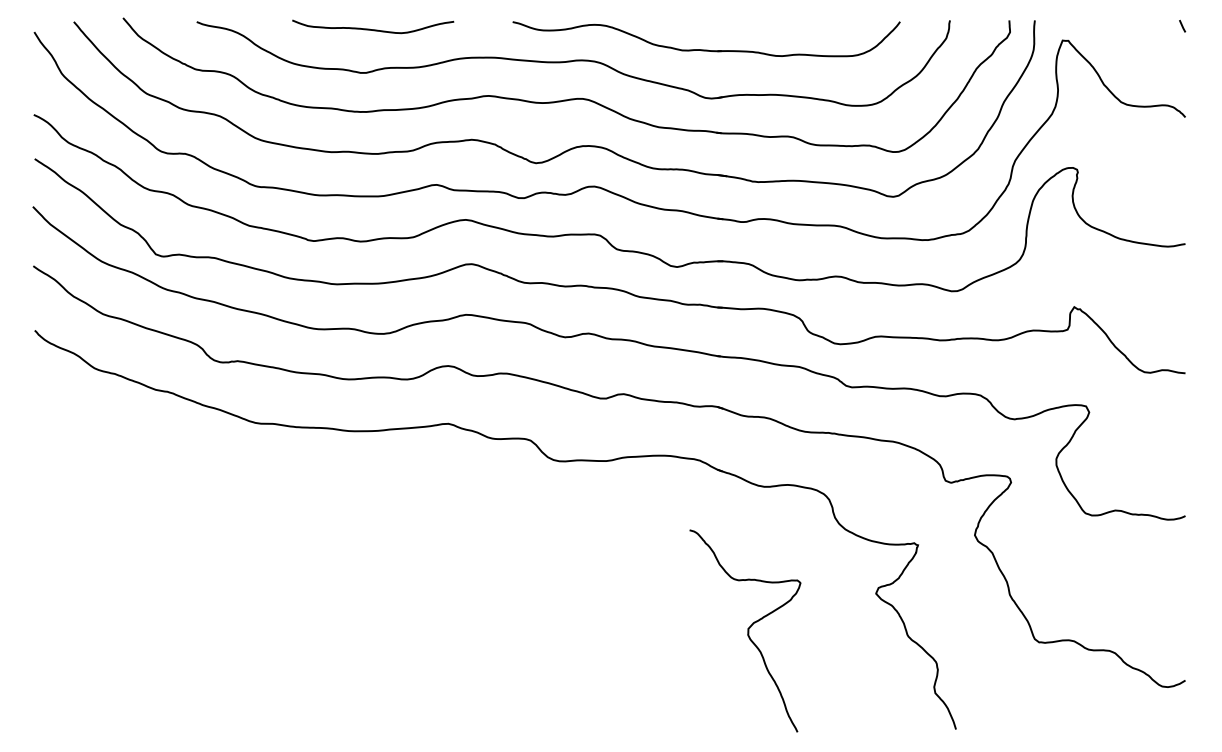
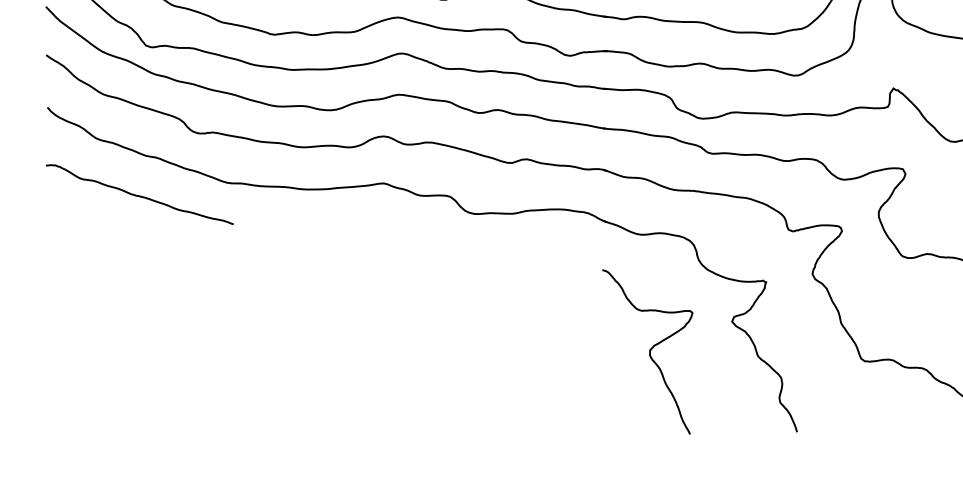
curve: (148, 438) -> (139, 195), added
curve: (747, 630) -> (649, 351), moved

